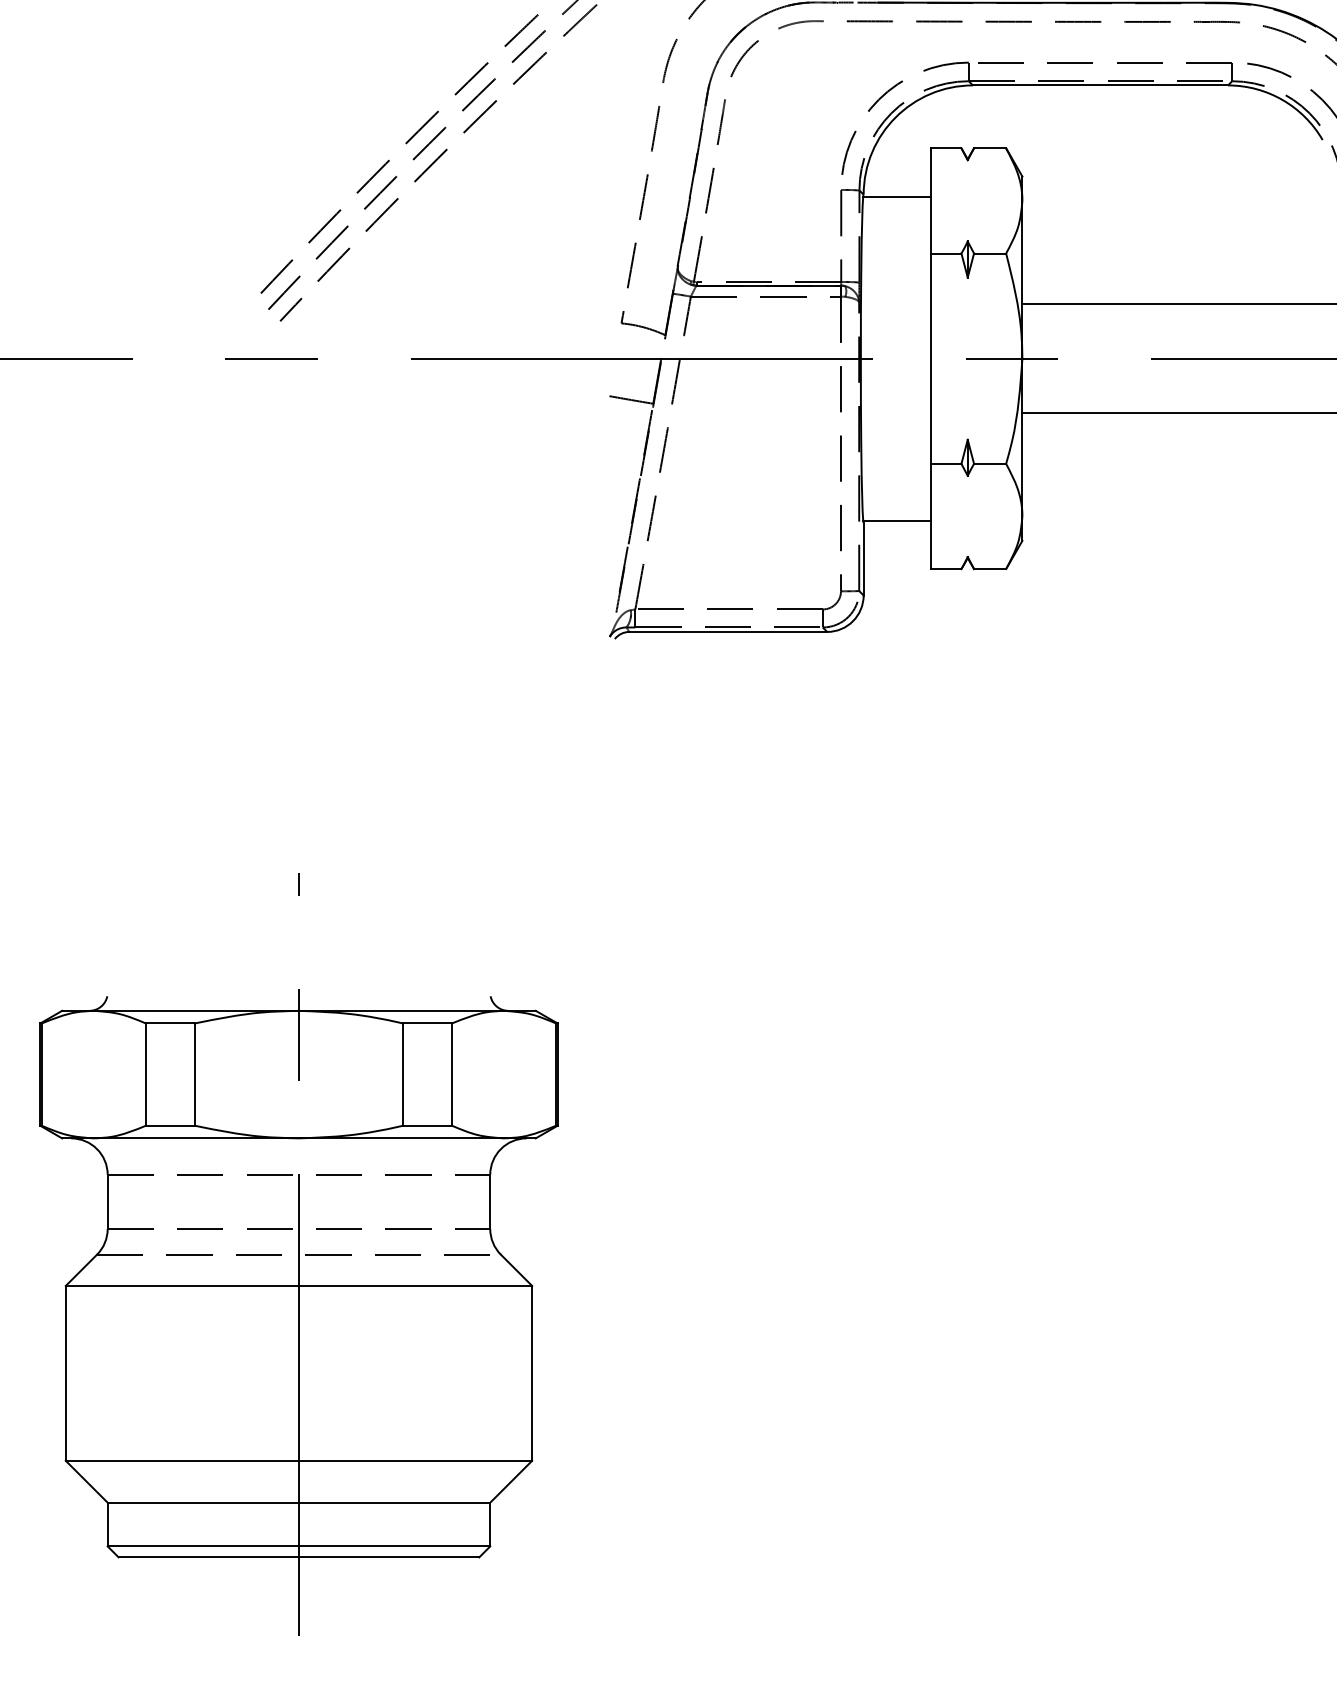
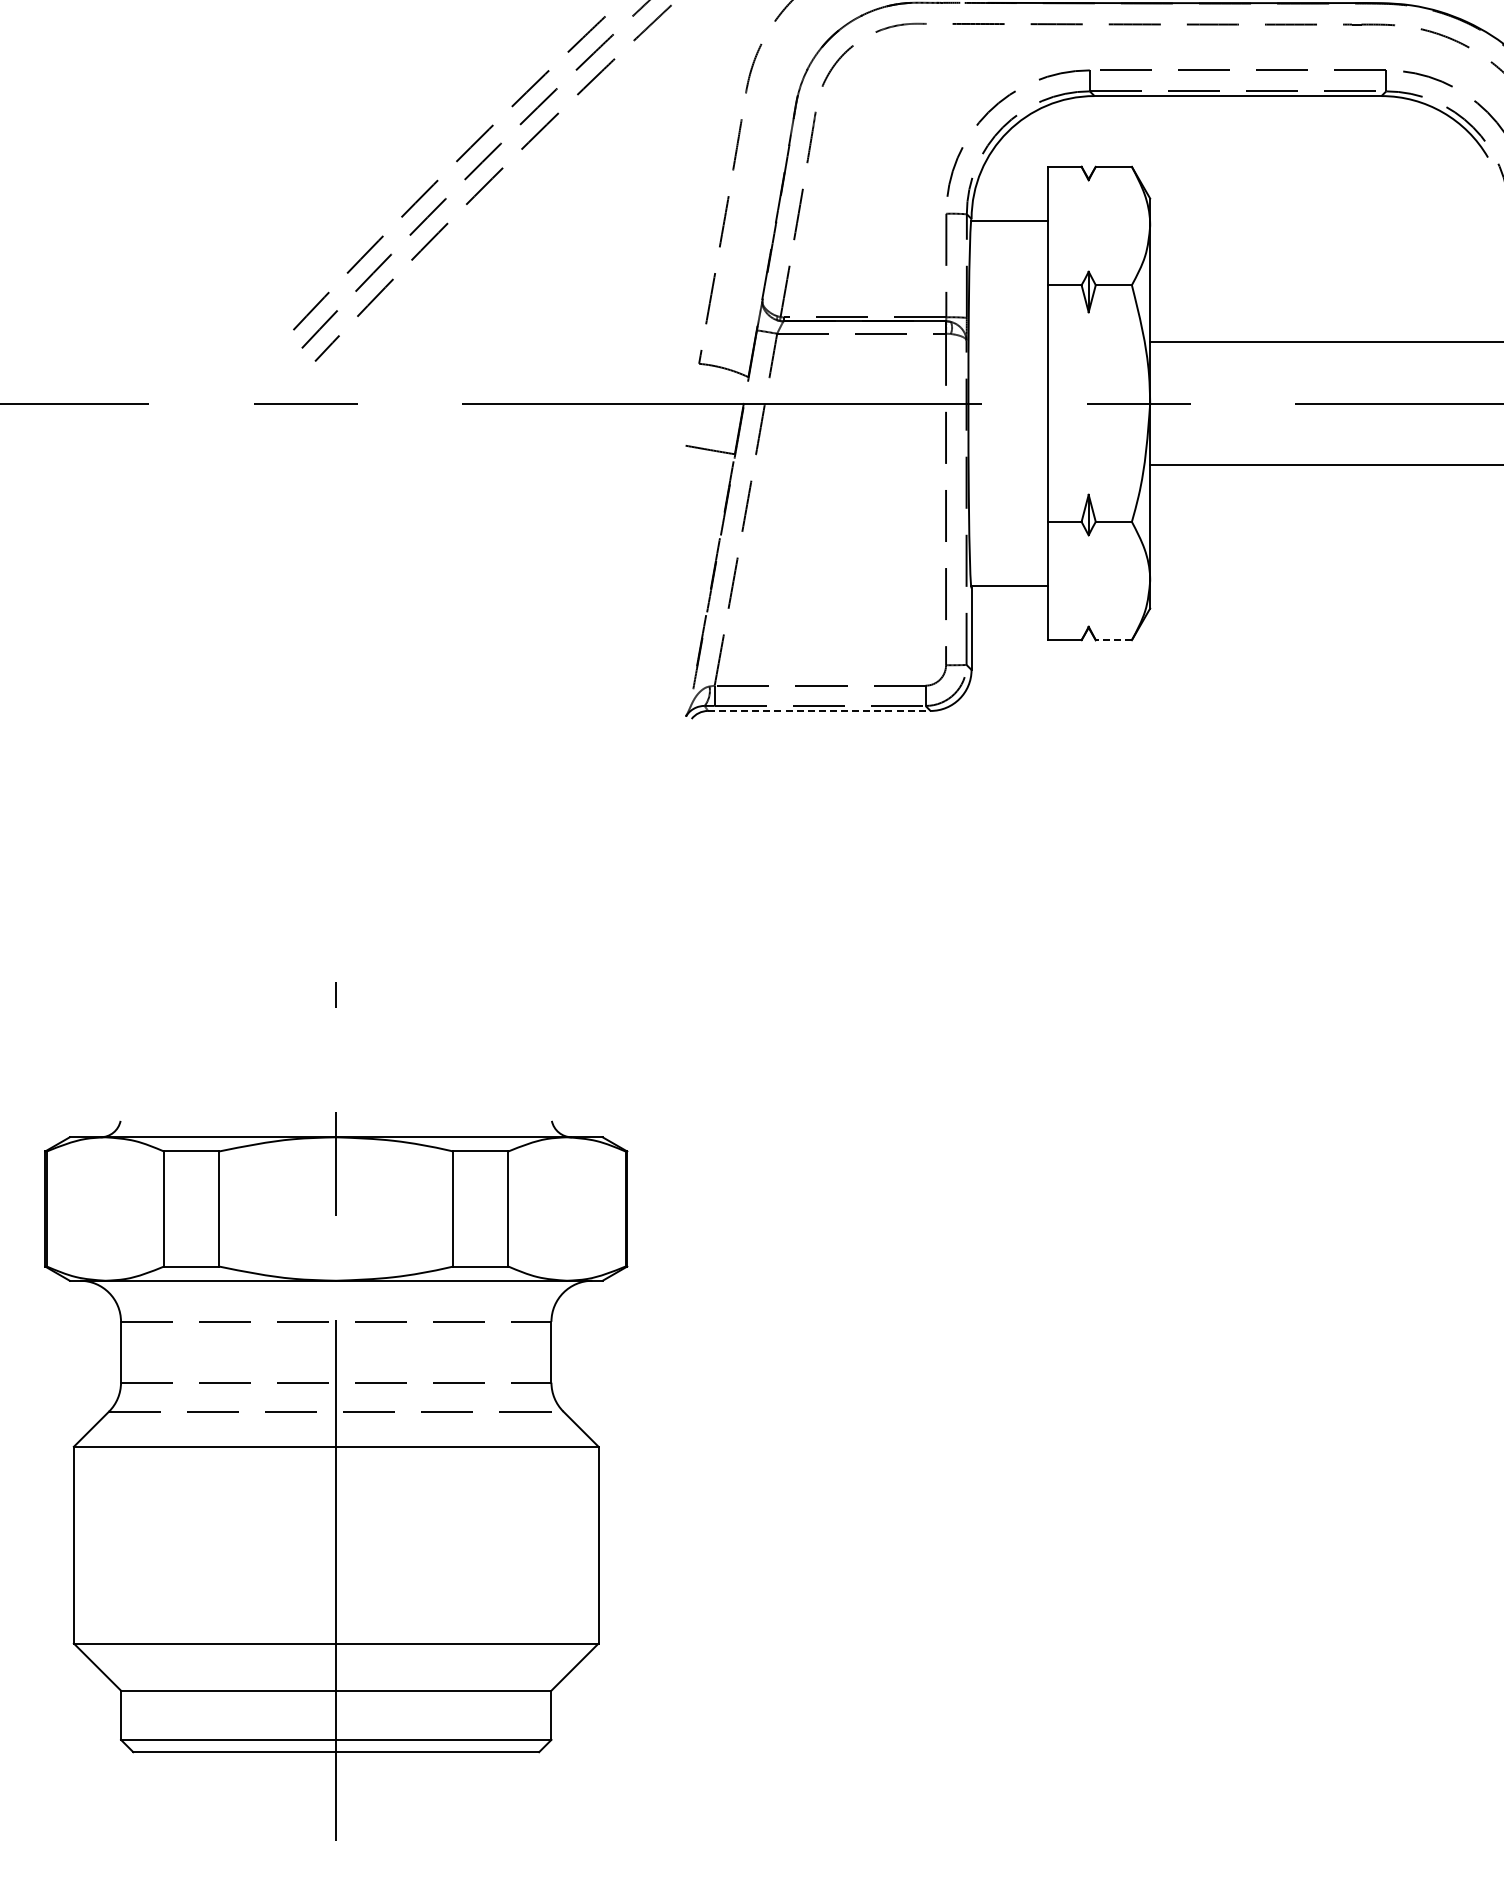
line: (989, 569) -> (1113, 640), solid -> dashed
line: (728, 631) -> (819, 710), solid -> dashed

